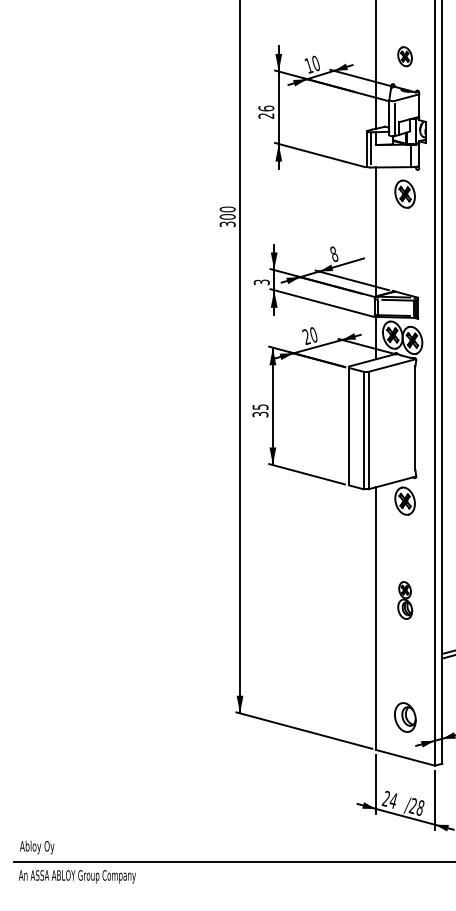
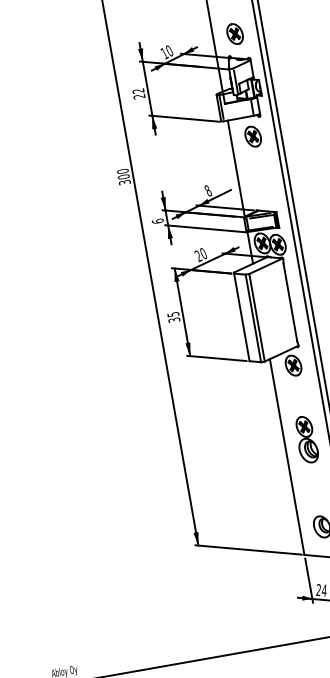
part: (404, 56) -> (234, 34), size x1.43
text: (266, 108) -> (138, 91), 26 -> 22
text: (261, 282) -> (157, 221), 3 -> 6
part: (404, 600) -> (306, 439), size x1.67

